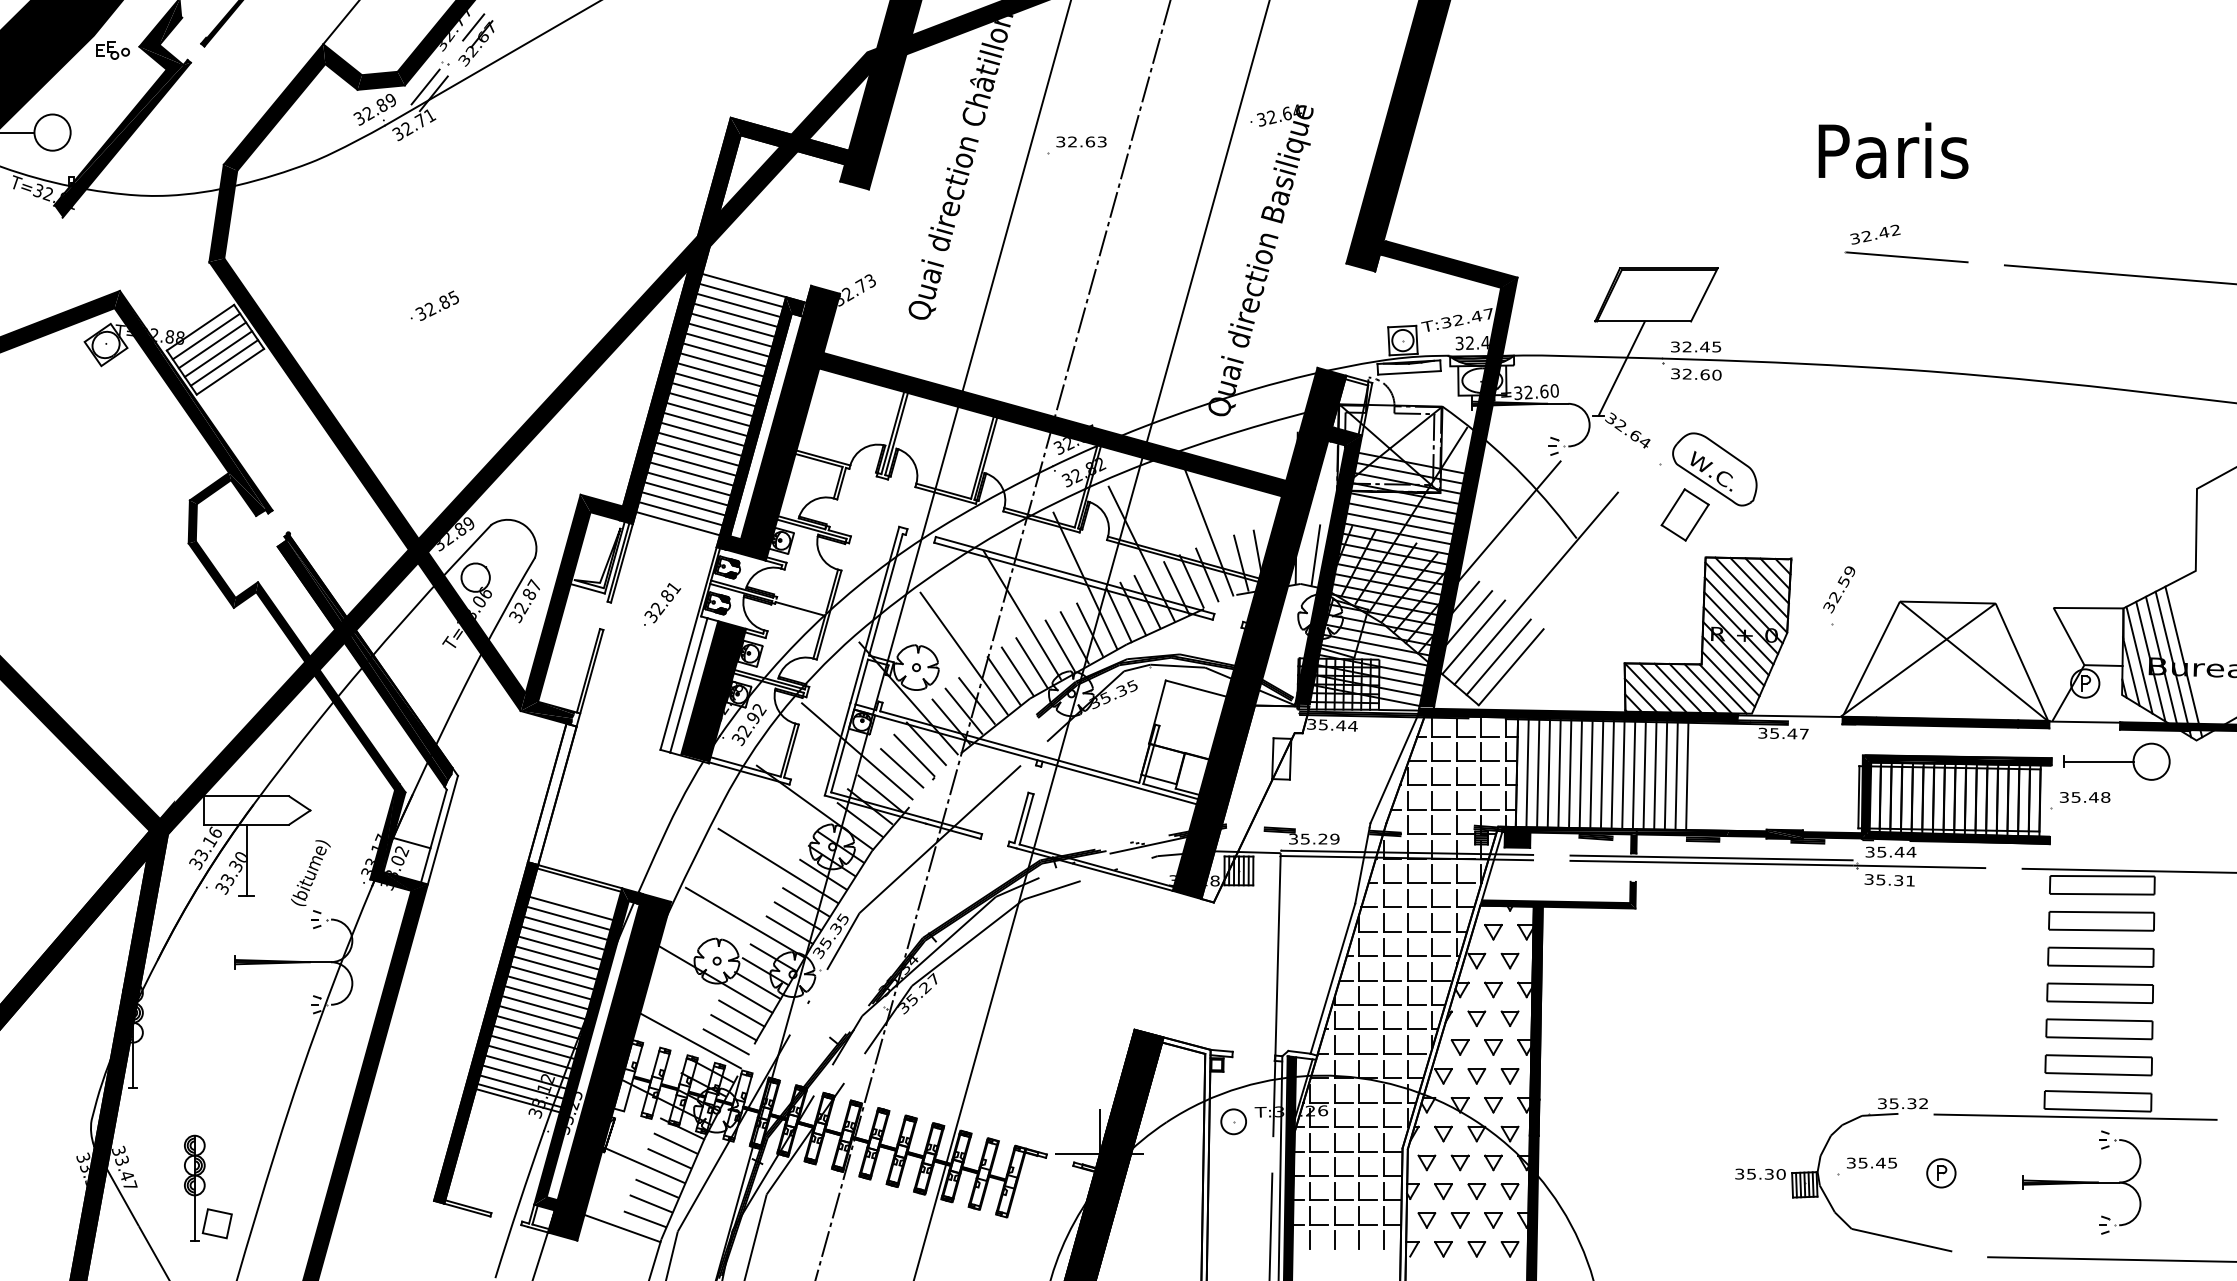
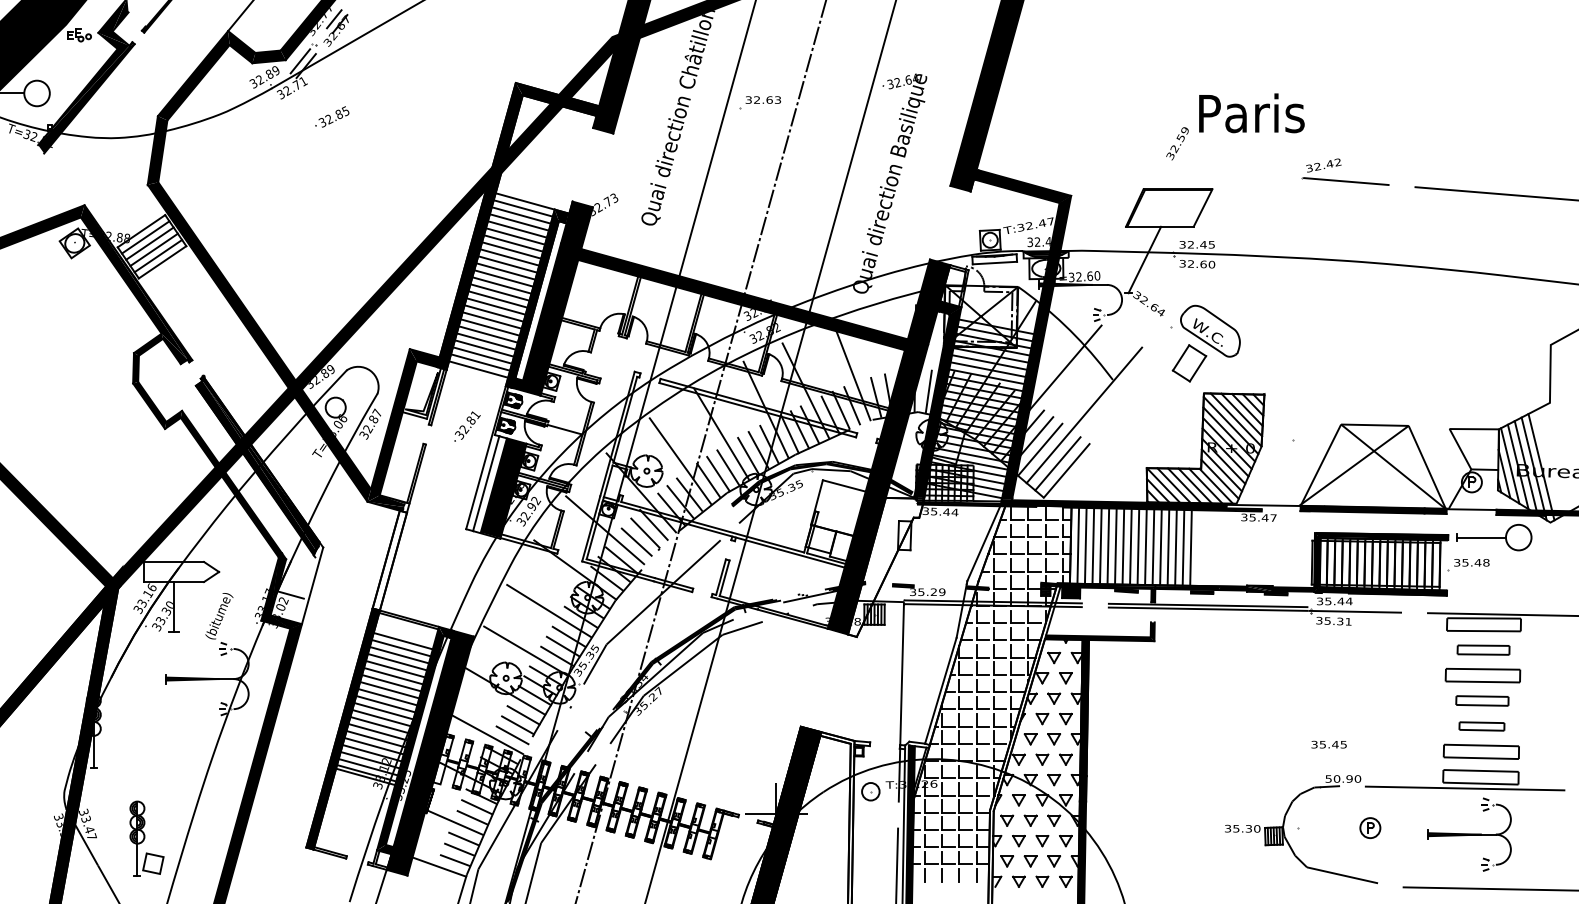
text: (1893, 150) -> (1251, 113), moved
part: (434, 305) -> (332, 116), moved
text: (1839, 589) -> (1177, 143), moved
line: (433, 835) -> (305, 589), removed
part: (2101, 920) -> (1483, 649), size x0.7
part: (2099, 992) -> (1481, 700), size x0.7
part: (2099, 1029) -> (1481, 726), size x0.6
text: (1903, 1103) -> (1343, 778), 35.32 -> 50.90
text: (1871, 1162) -> (1328, 744), moved

